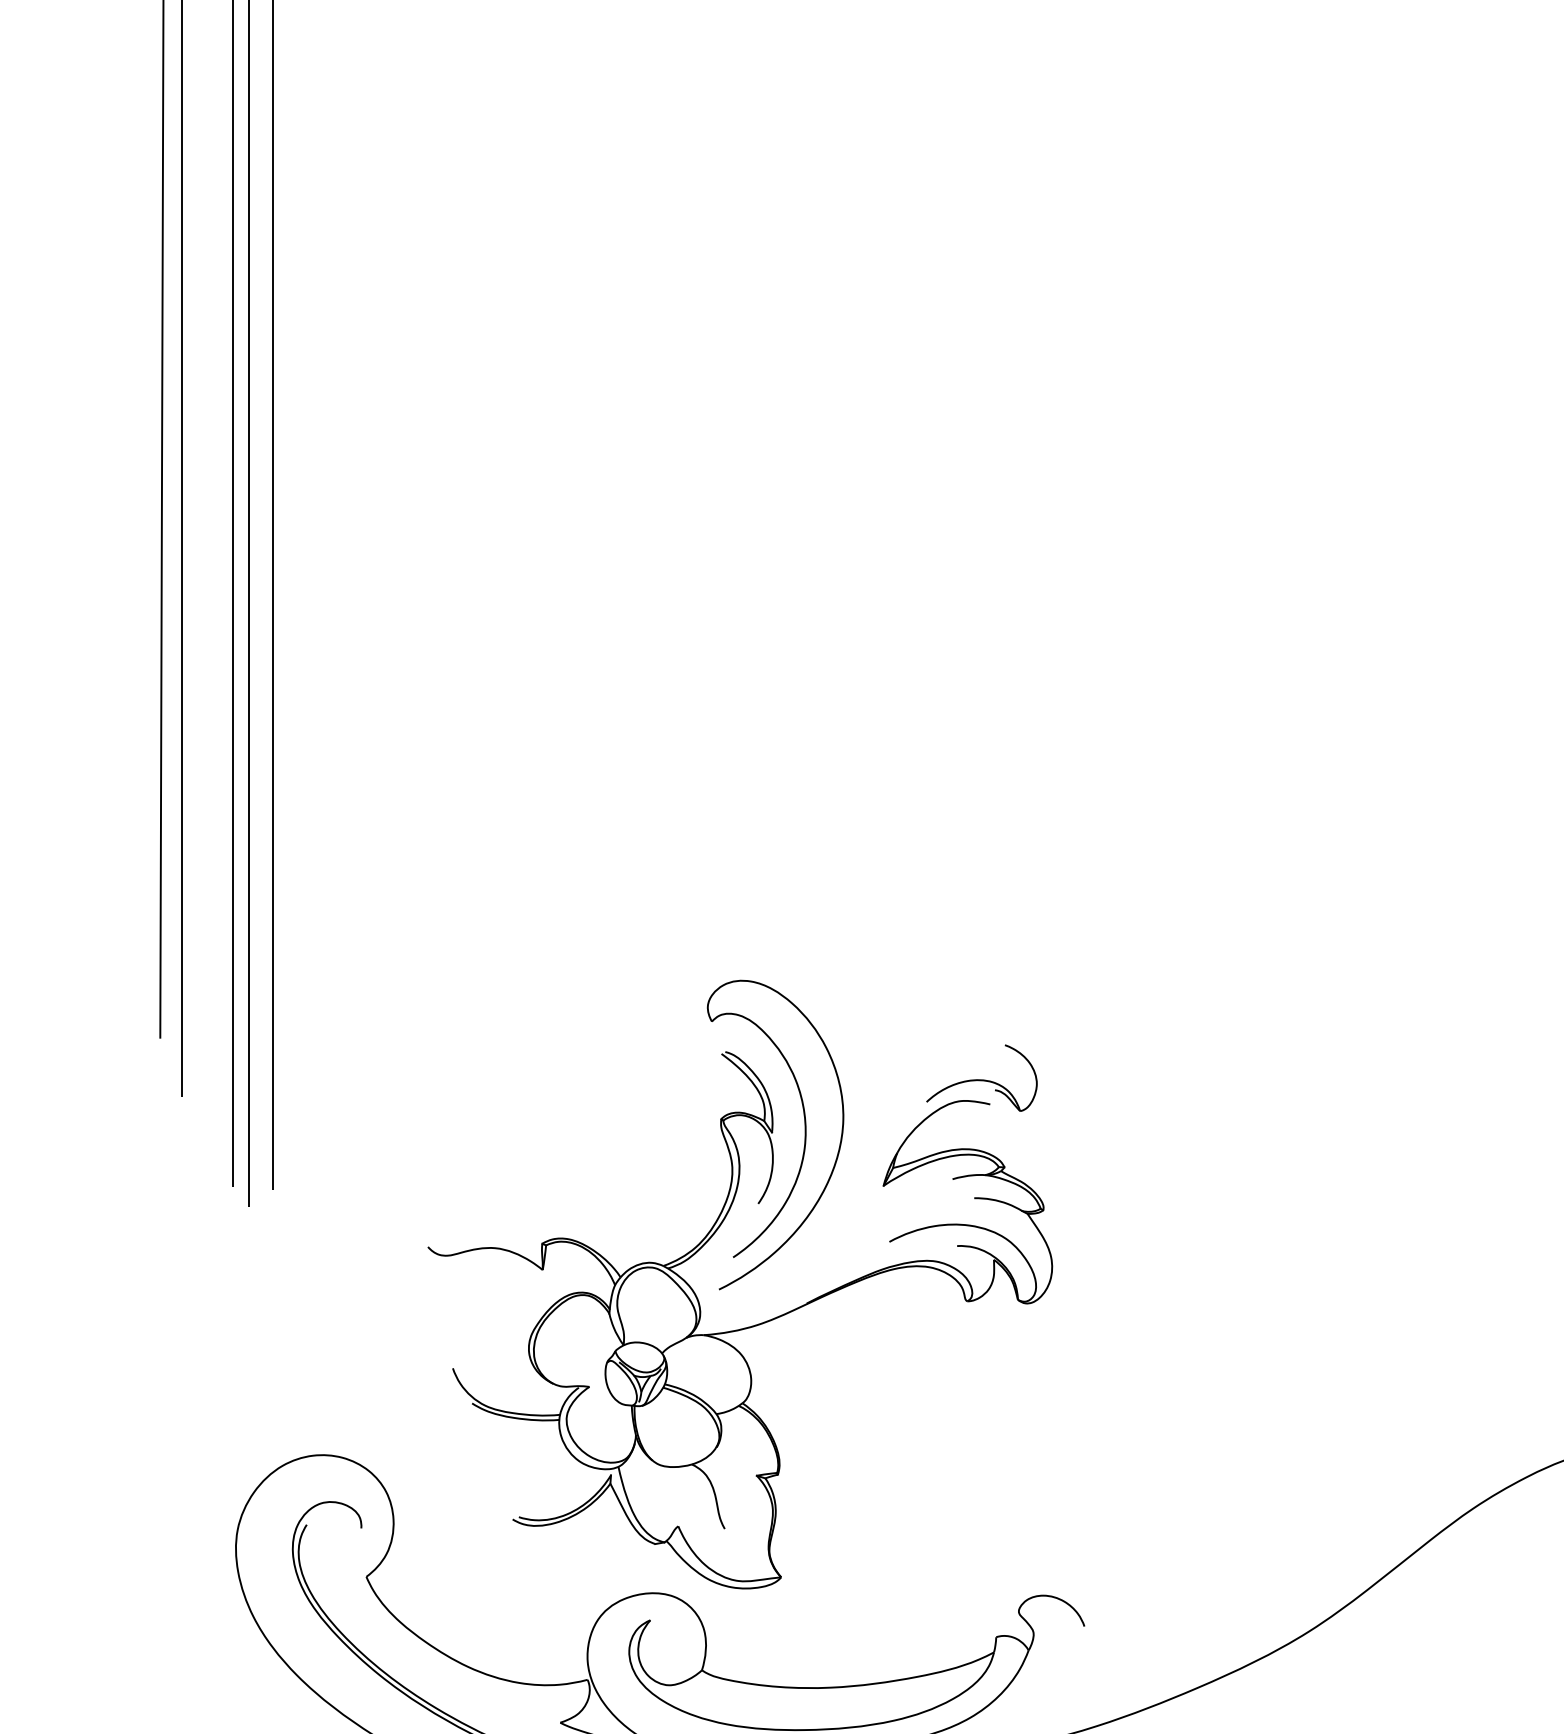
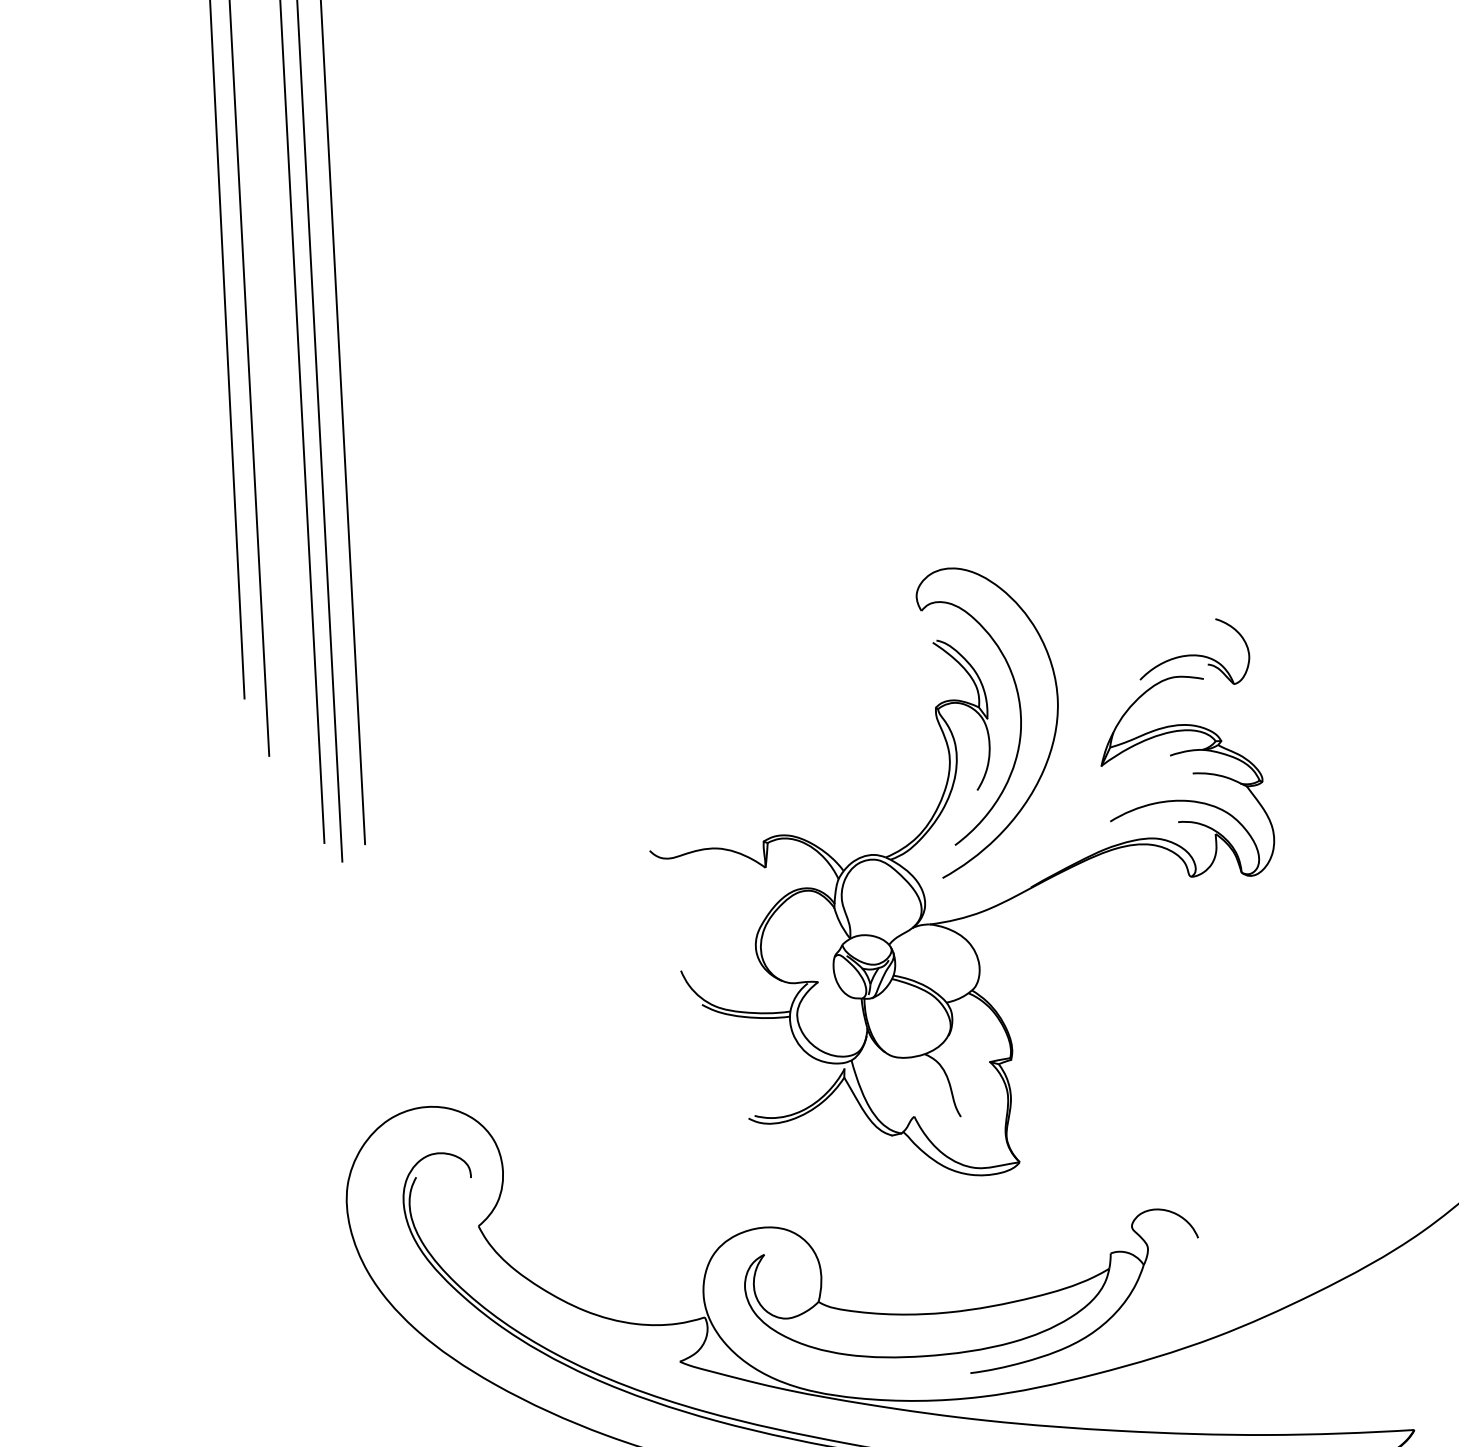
part: (740, 1284) -> (963, 871), moved

